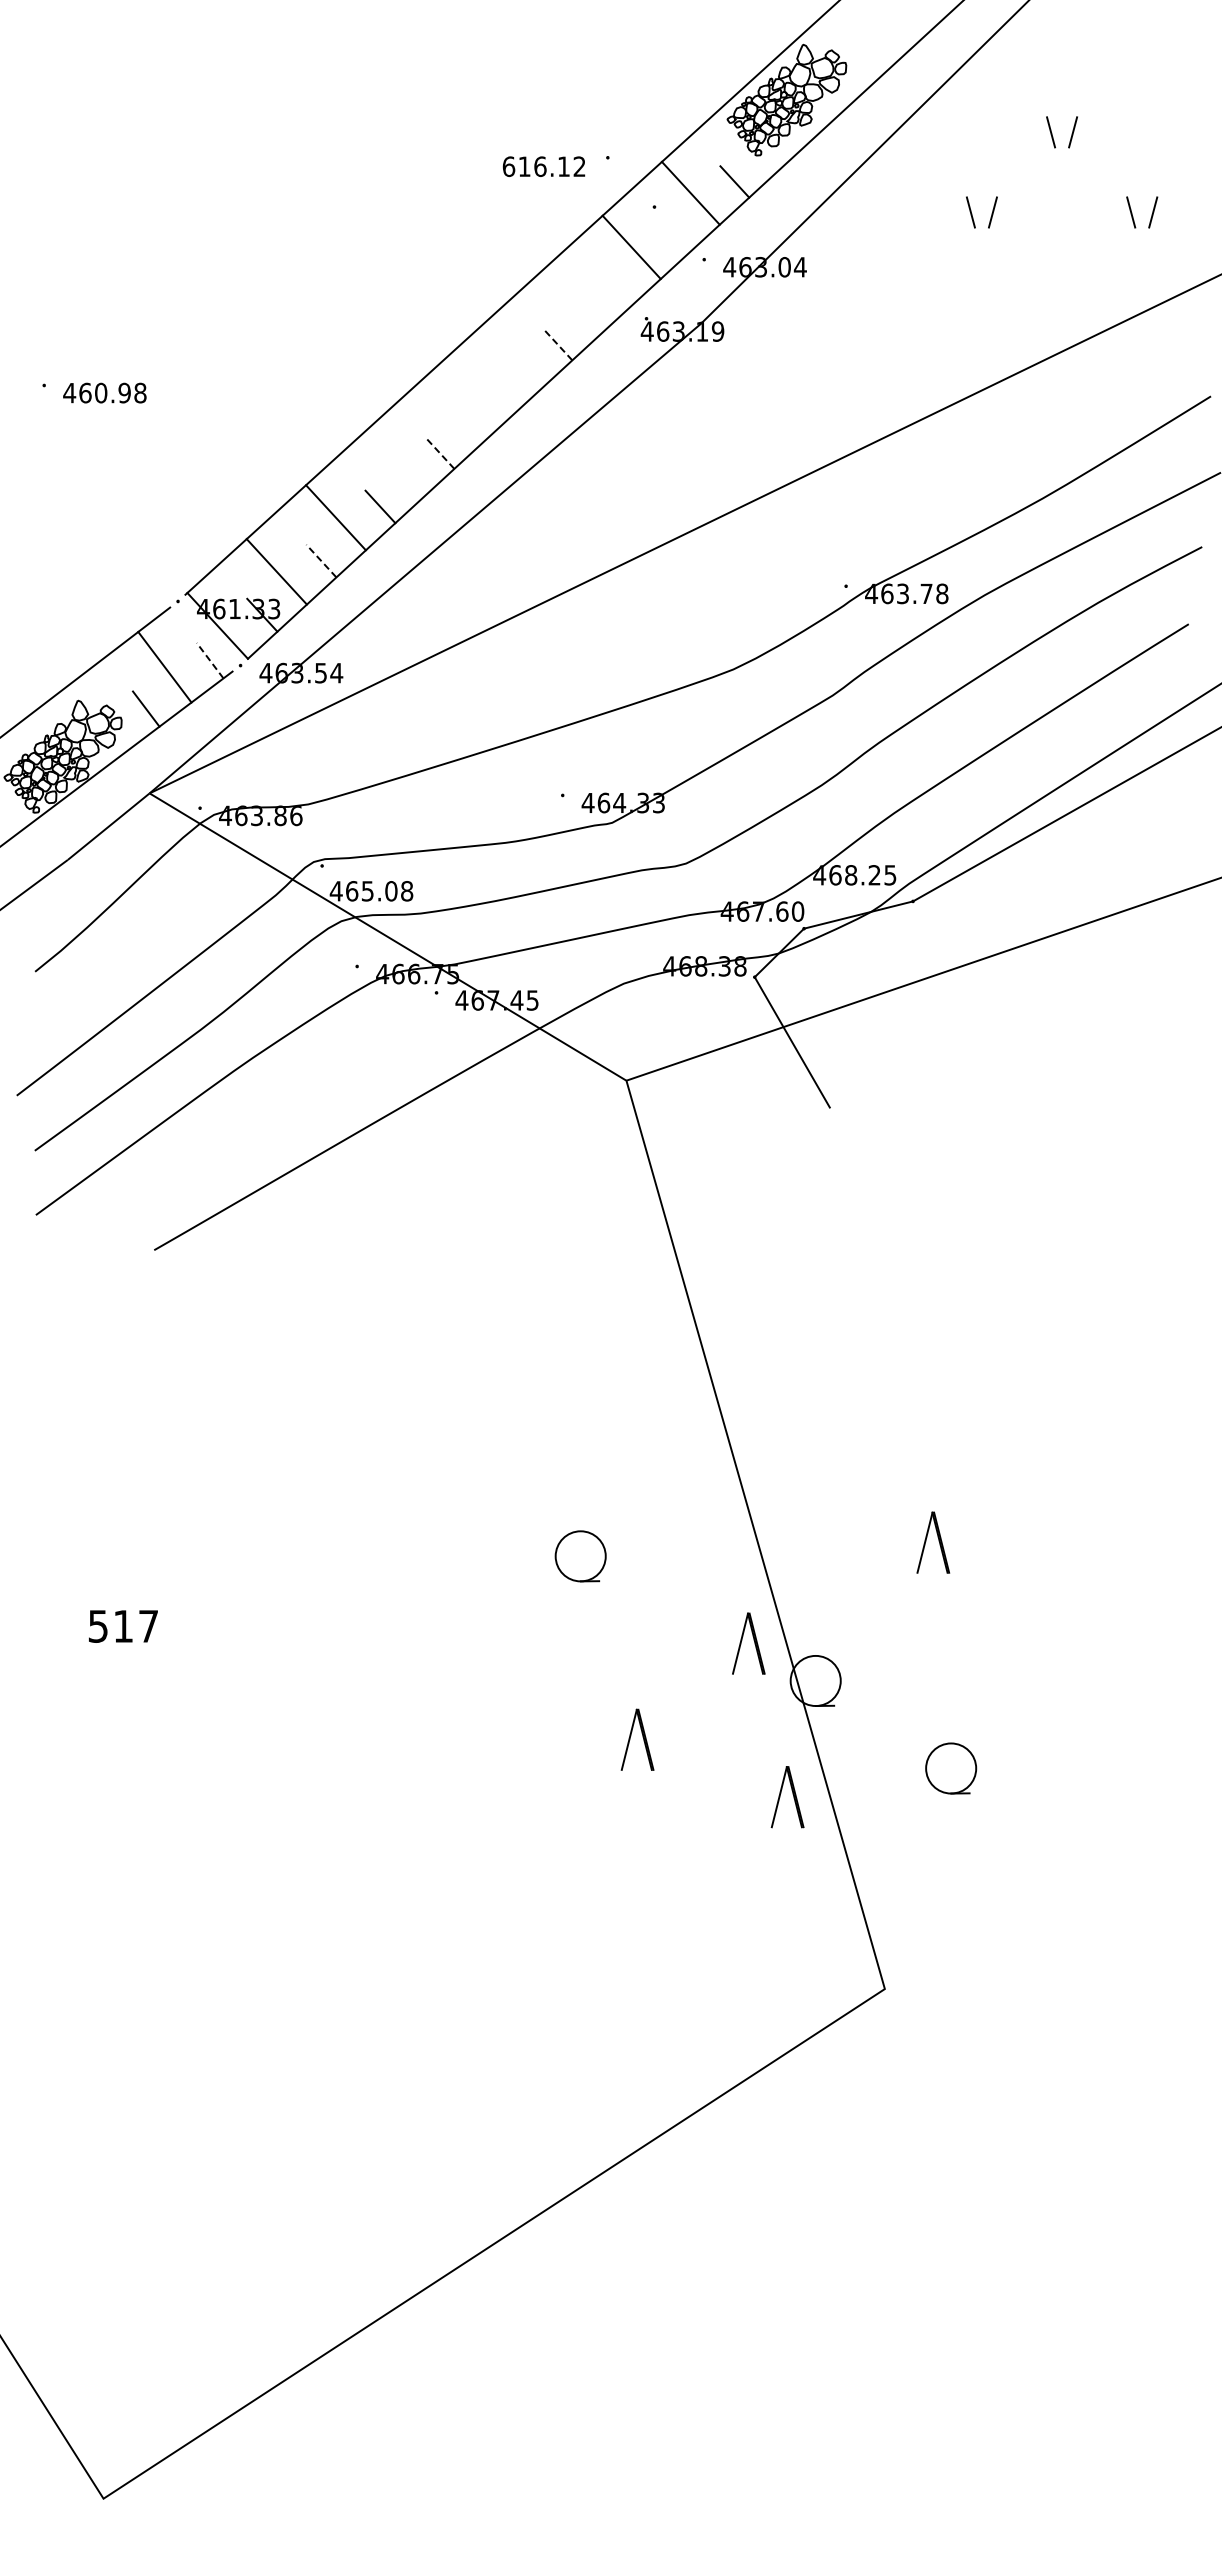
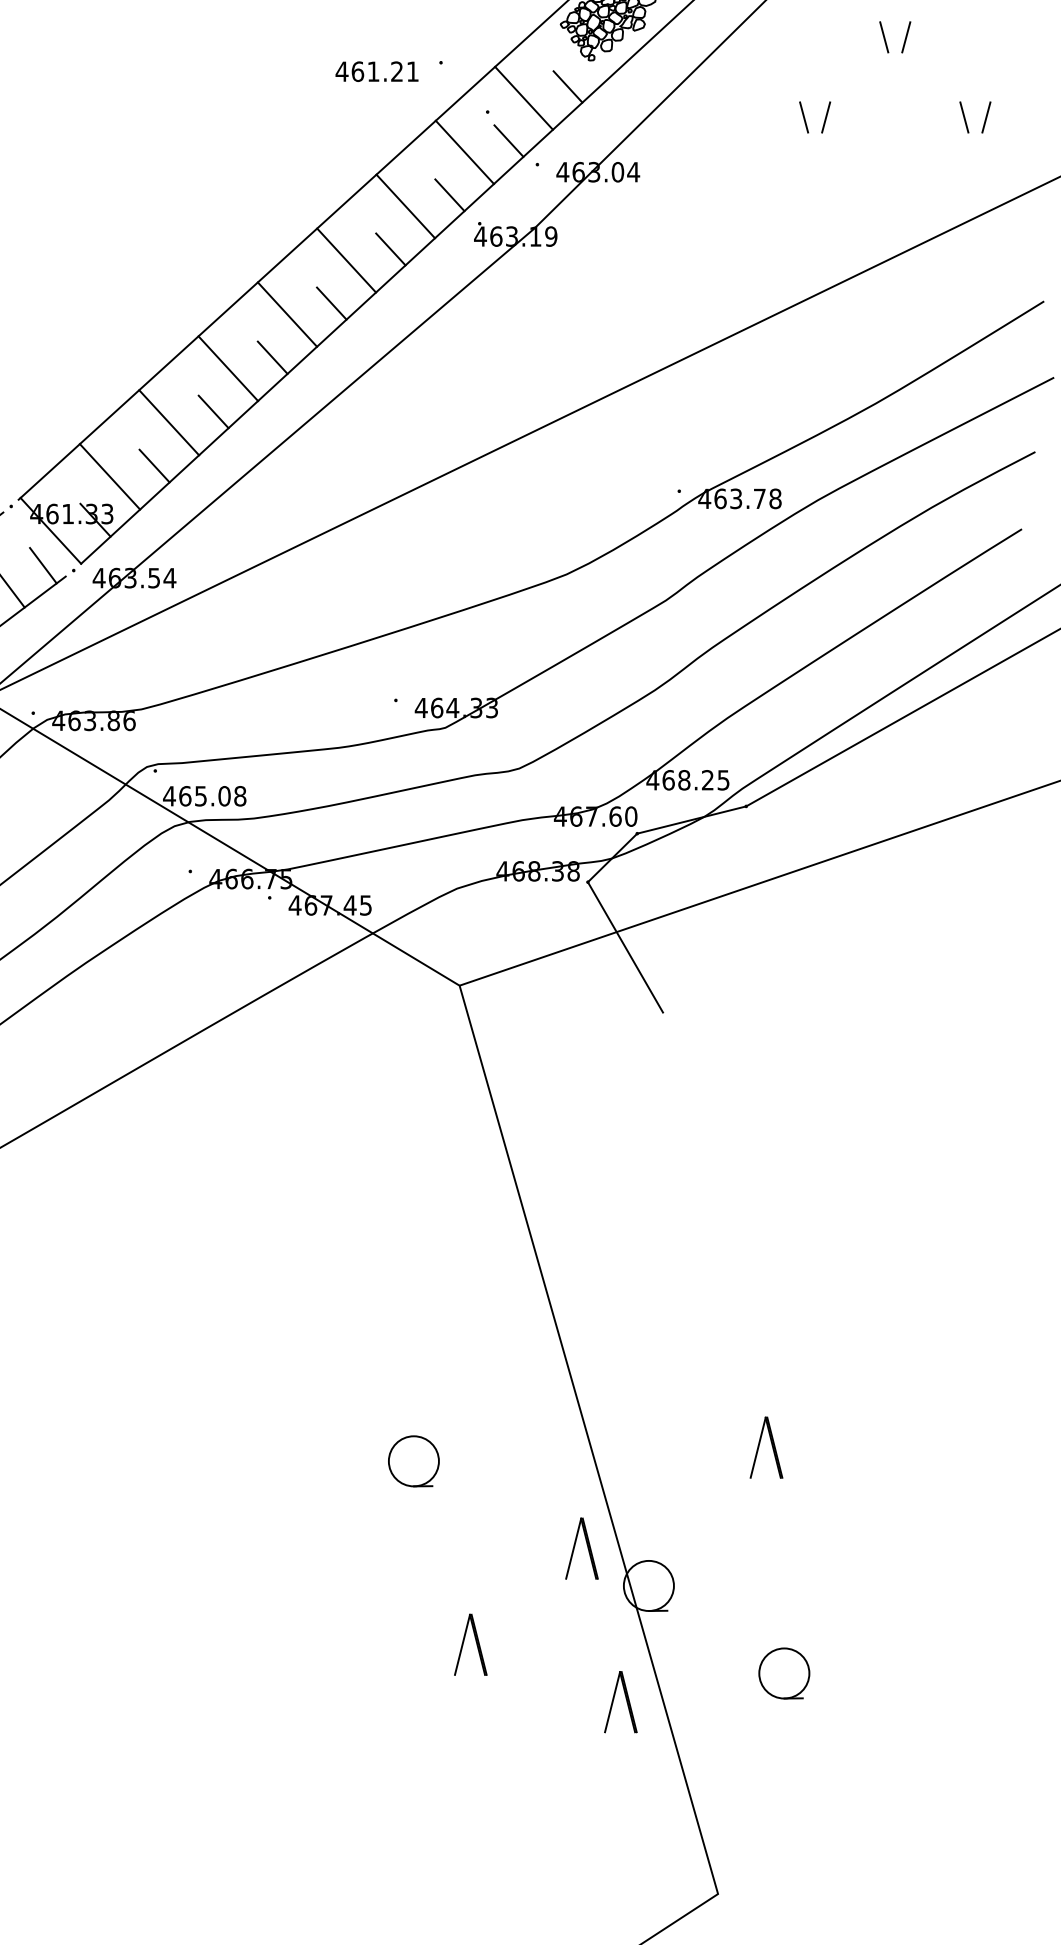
text: (543, 166) -> (376, 71), 616.12 -> 461.21
line: (675, 235) -> (508, 140), added
line: (616, 290) -> (449, 195), added
line: (572, 301) -> (405, 206), added
line: (557, 344) -> (390, 249), dashed -> solid
line: (513, 355) -> (346, 260), added
line: (498, 398) -> (331, 303), added
line: (453, 409) -> (286, 314), added
line: (439, 452) -> (272, 357), dashed -> solid
line: (394, 463) -> (227, 368), added
line: (321, 560) -> (154, 465), dashed -> solid
line: (209, 660) -> (42, 565), dashed -> solid

